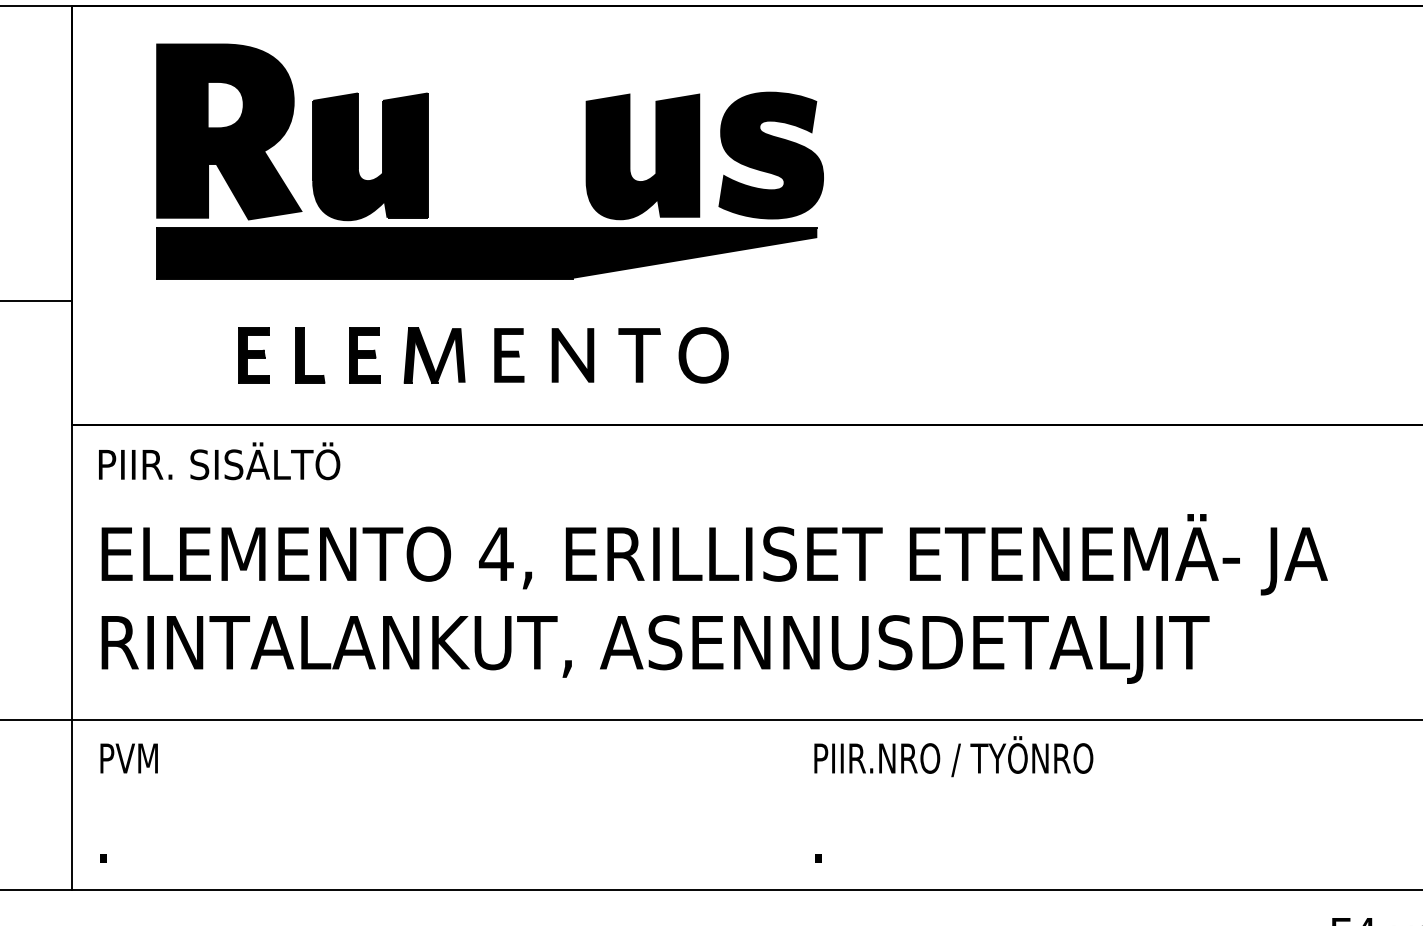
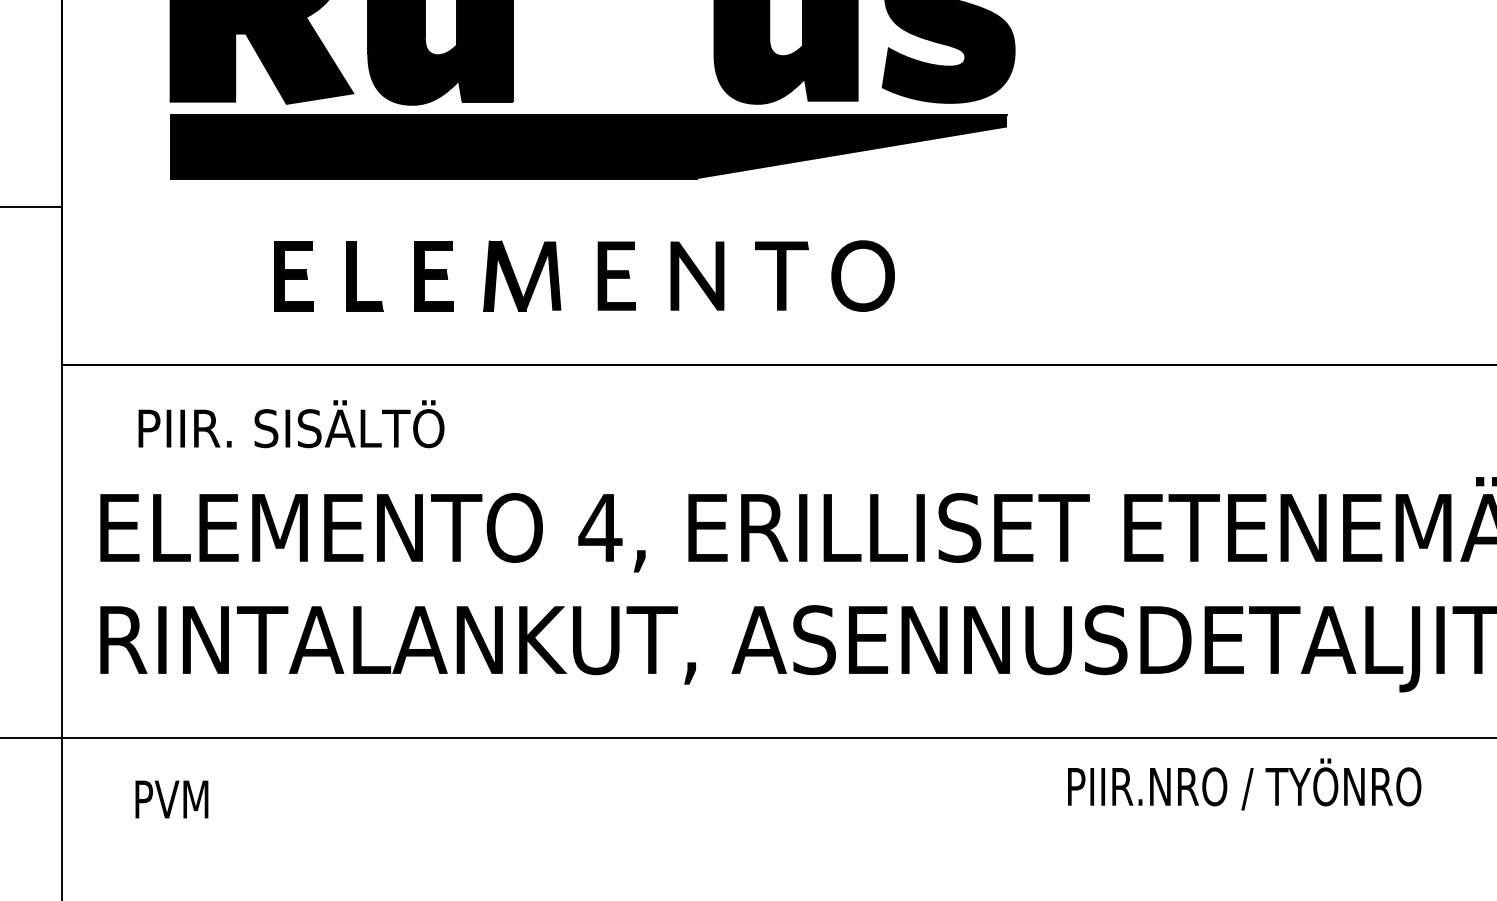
text: (219, 461) -> (291, 424), moved
text: (953, 756) -> (1244, 784), moved
text: (128, 758) -> (171, 799), moved

